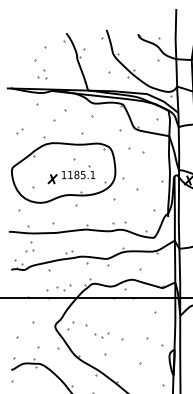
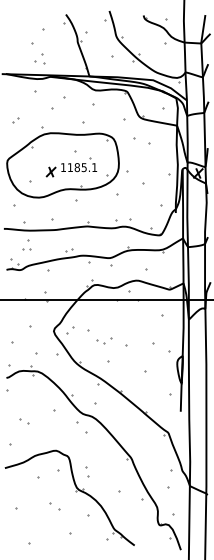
part: (64, 287) -> (63, 289), removed

